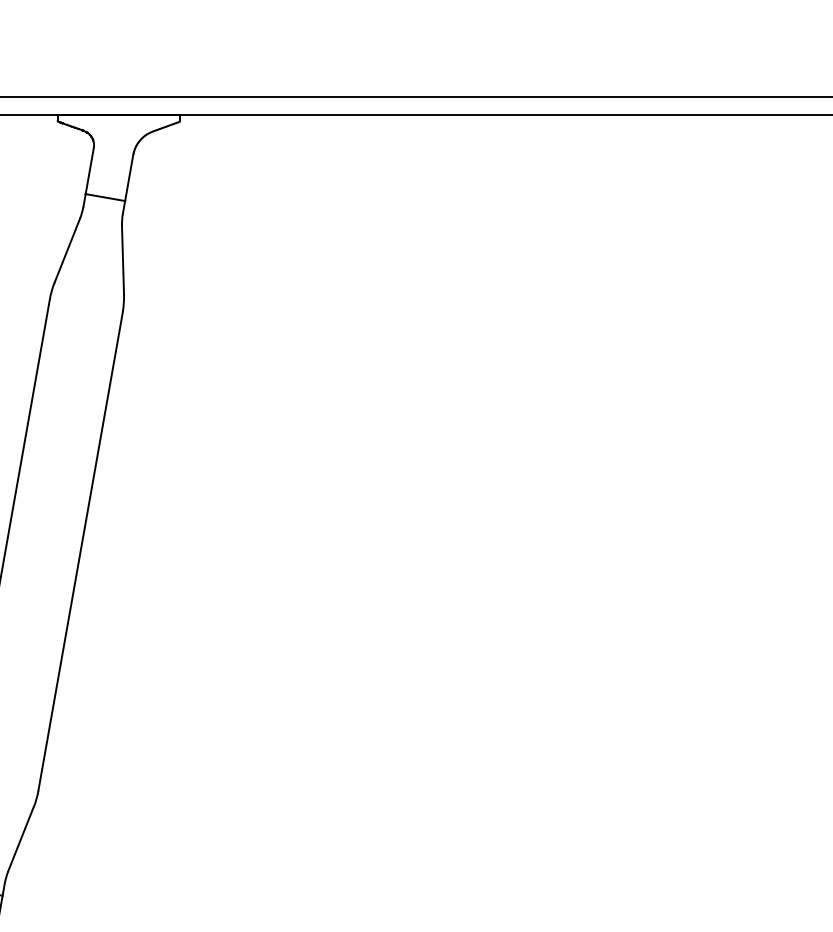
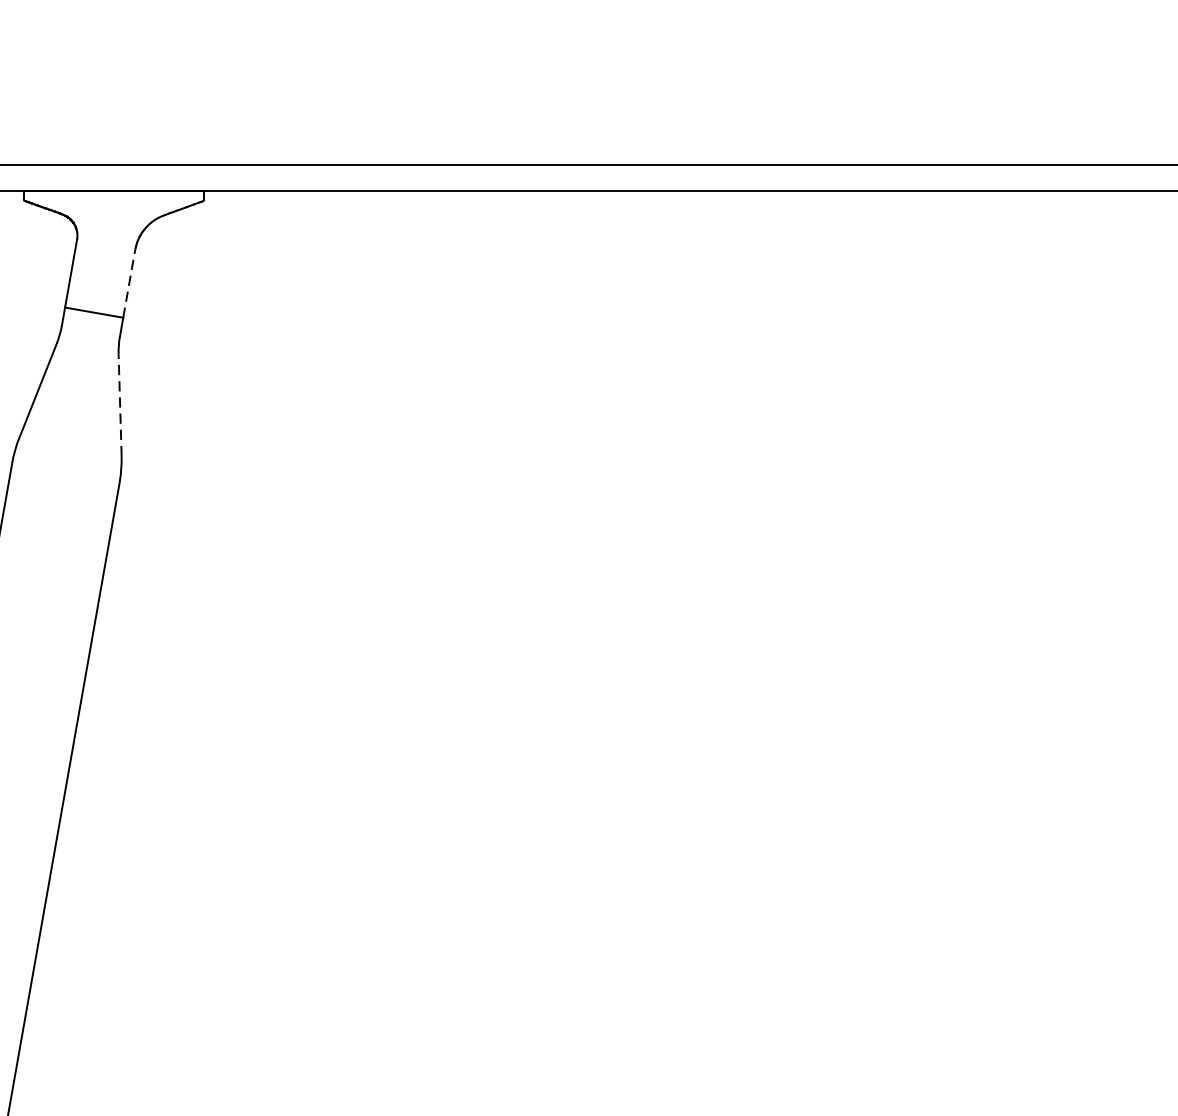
line: (129, 177) -> (129, 283), solid -> dashed
line: (123, 260) -> (120, 405), solid -> dashed

